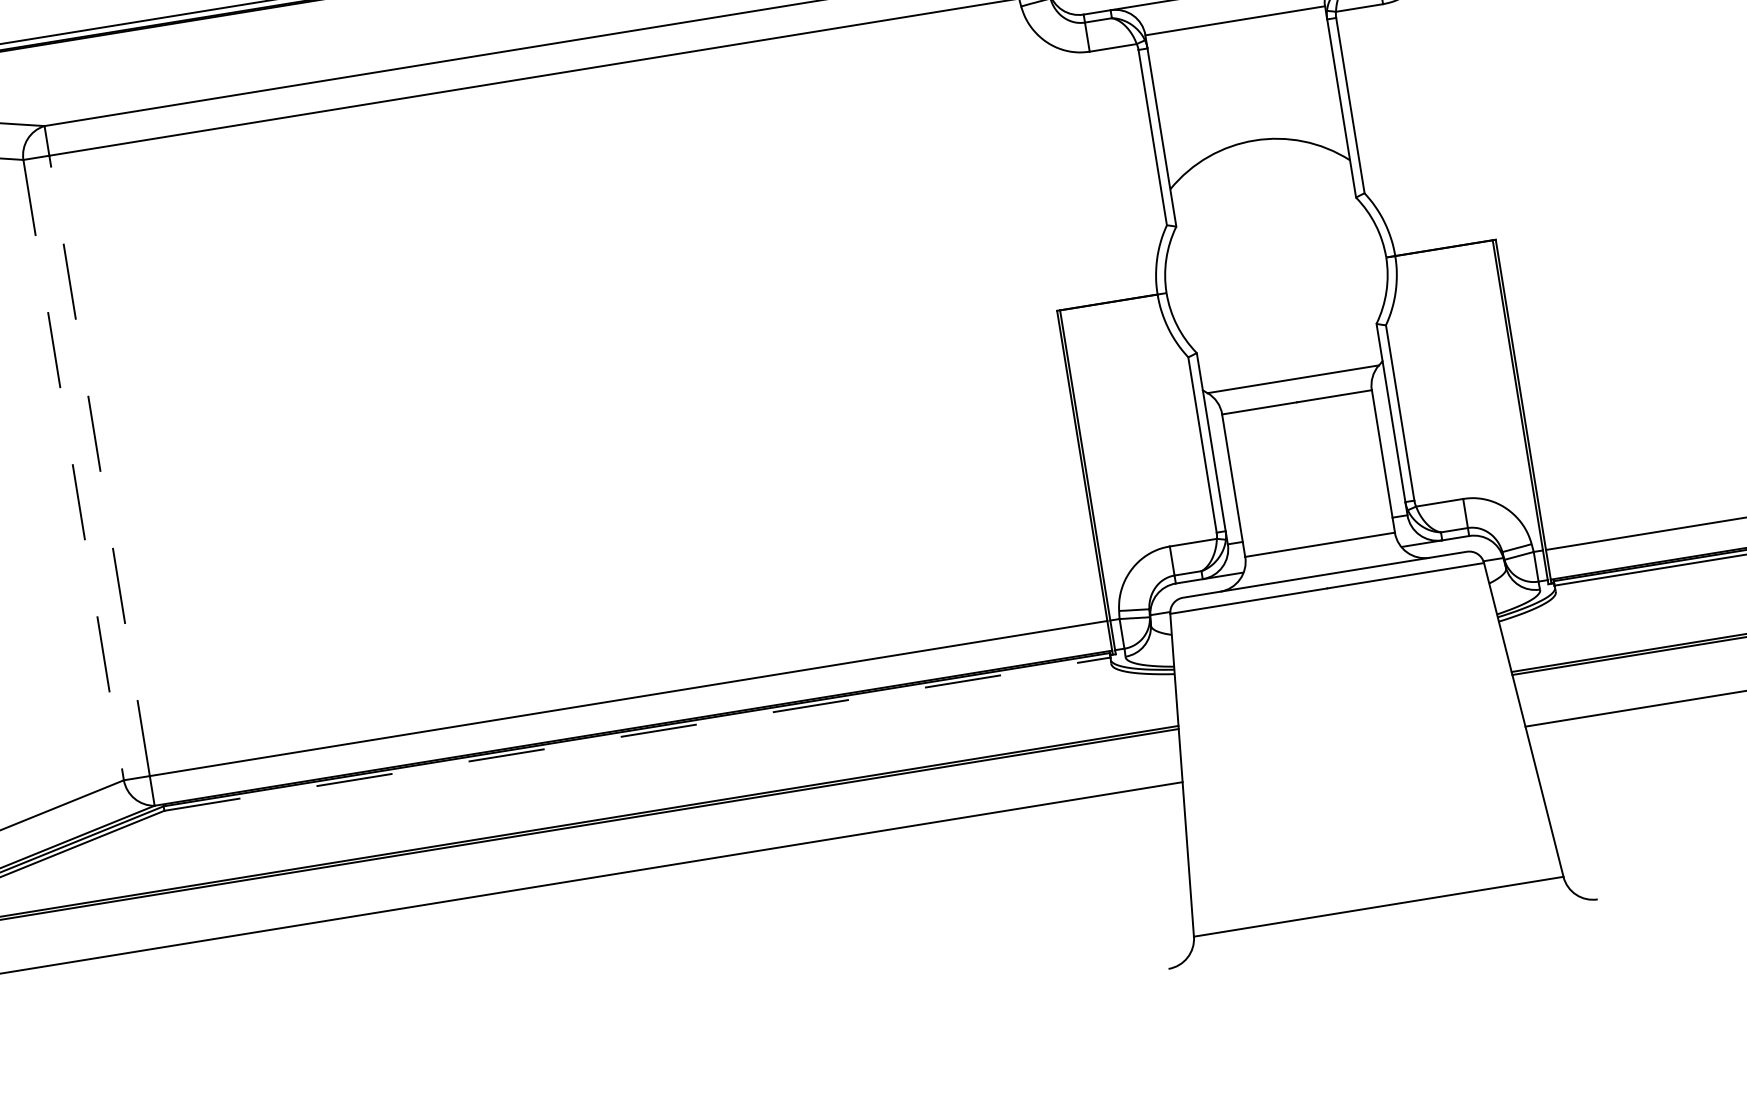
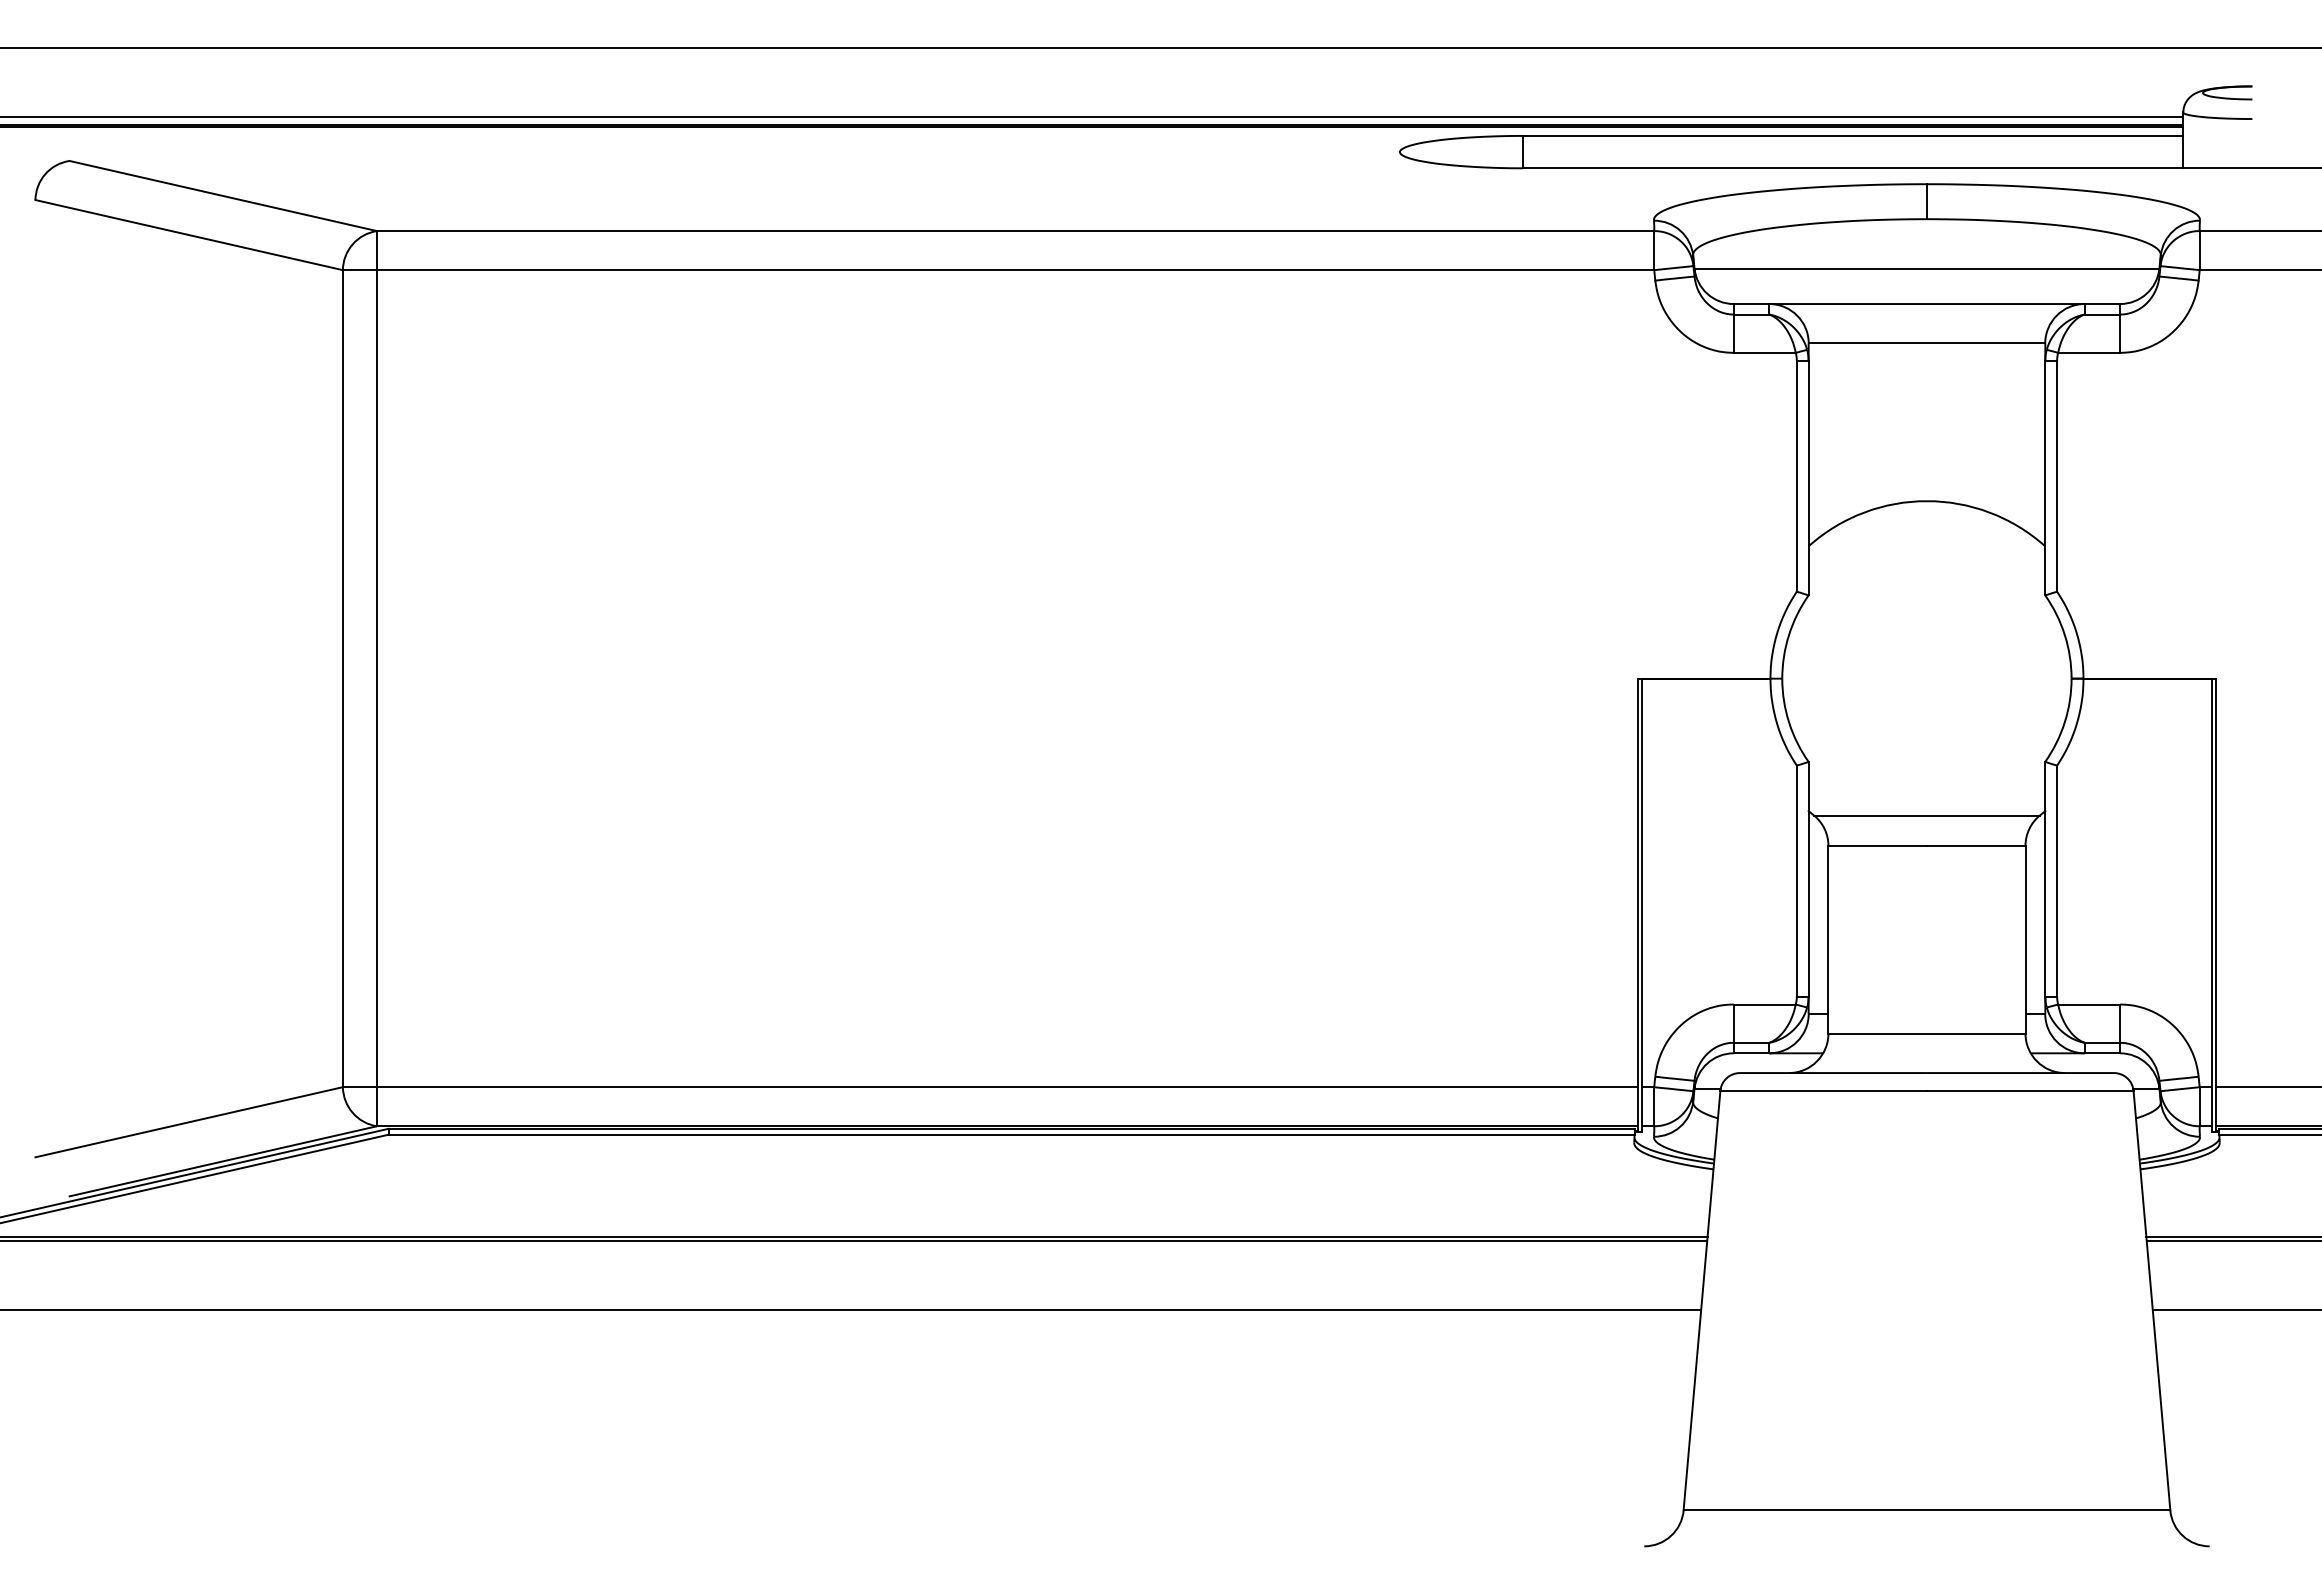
line: (99, 465) -> (377, 678), dashed -> solid
line: (73, 470) -> (342, 679), dashed -> solid
line: (638, 733) -> (1012, 1134), dashed -> solid

